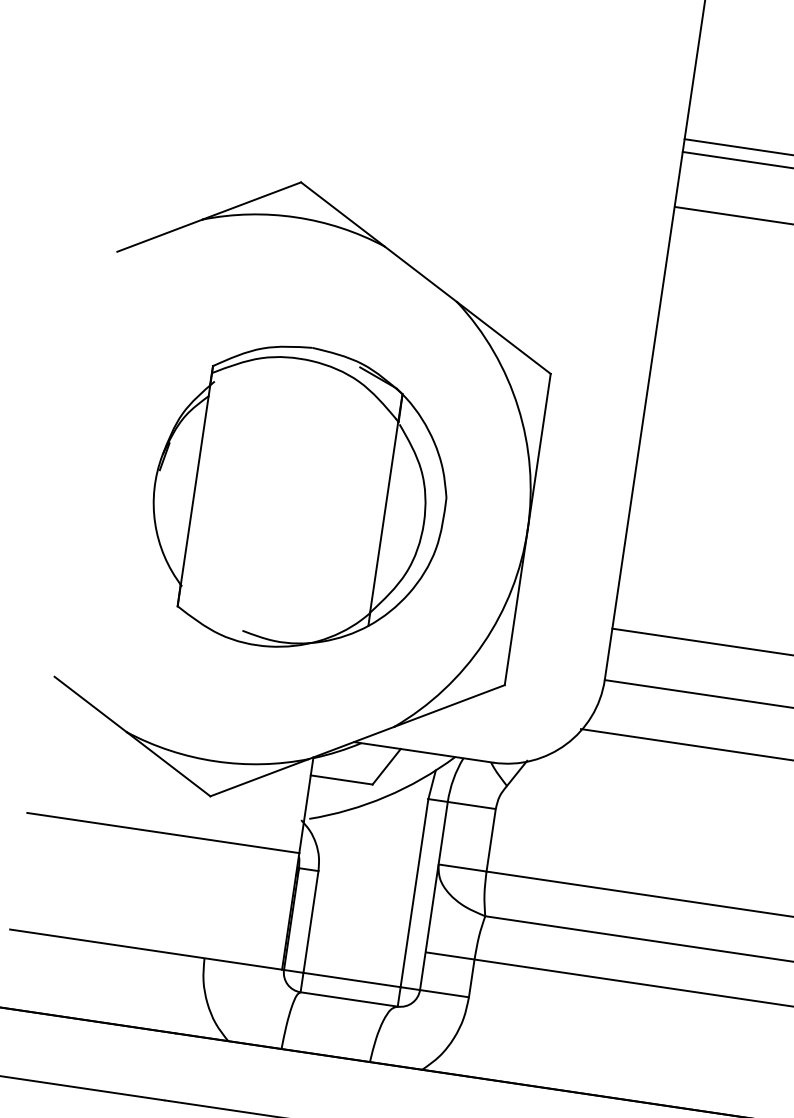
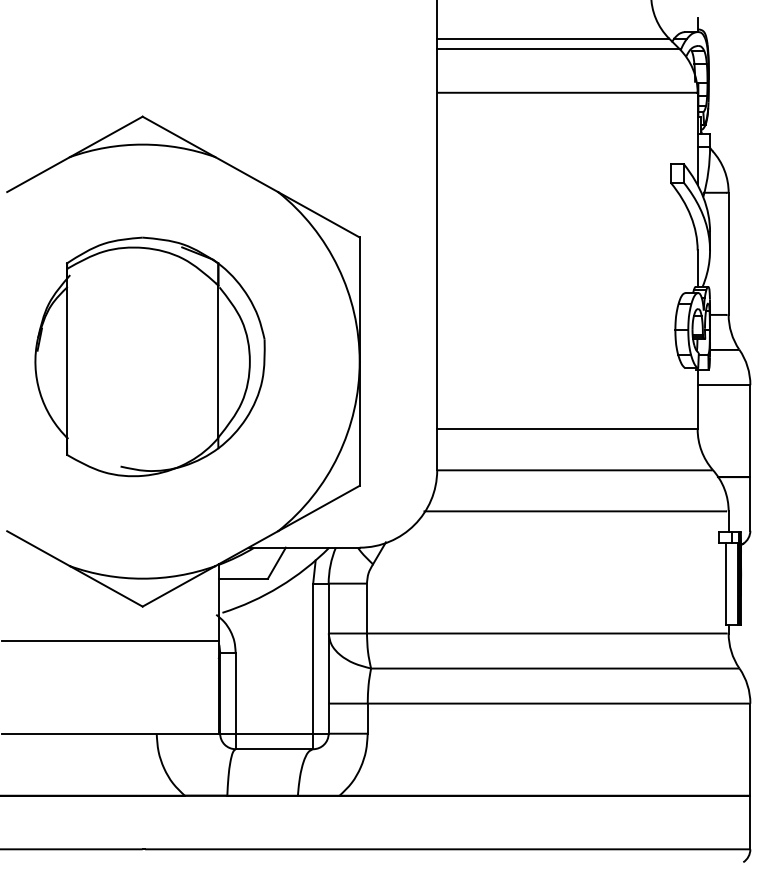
part: (299, 498) -> (149, 356), moved

